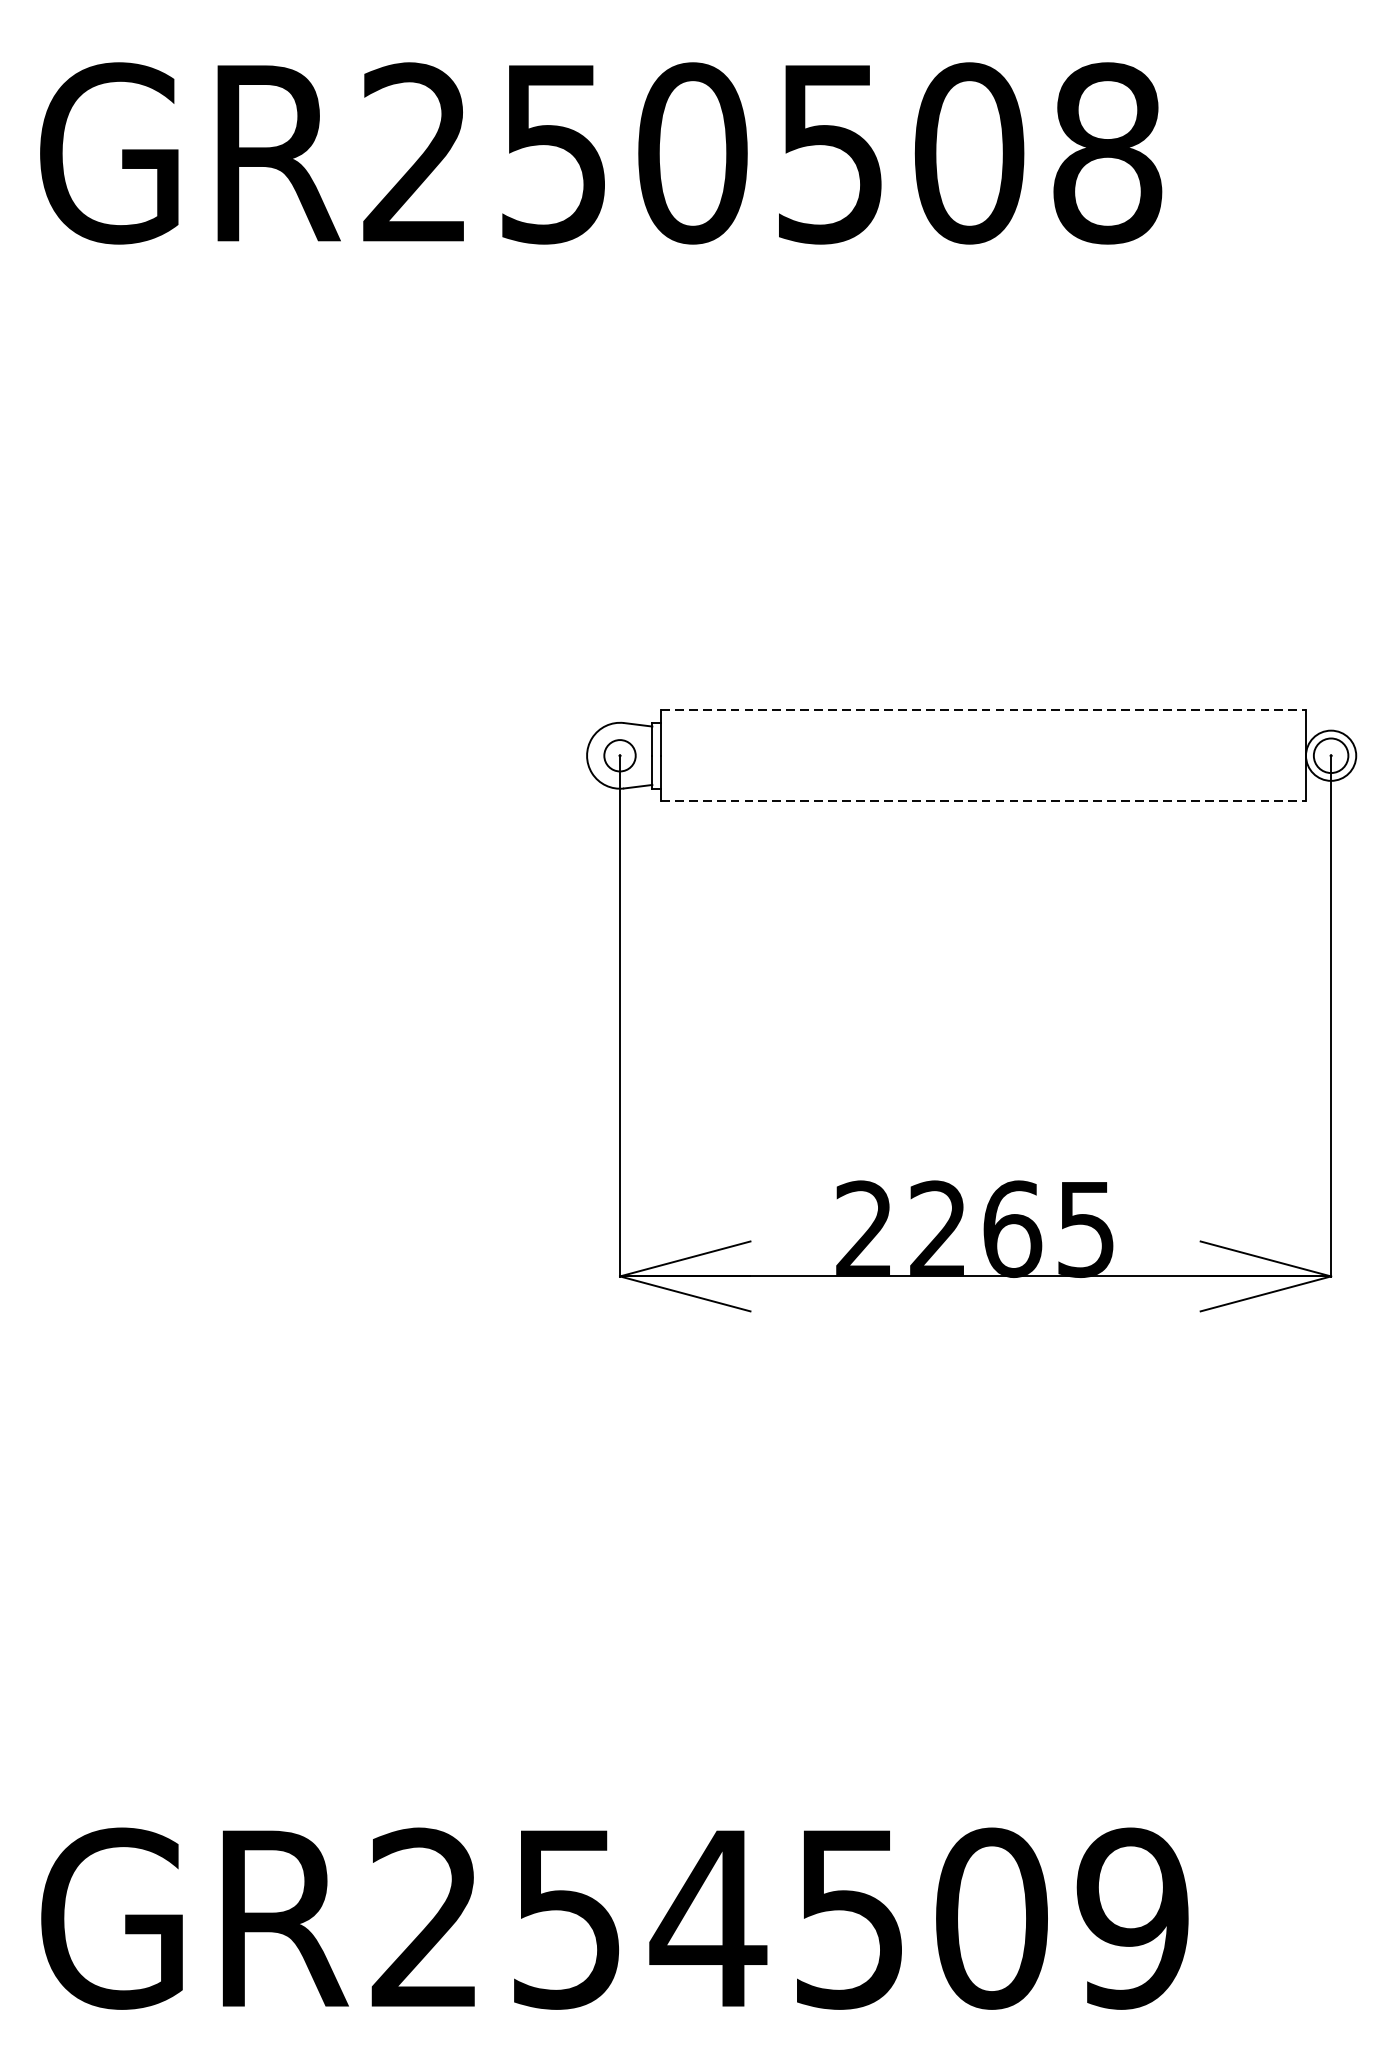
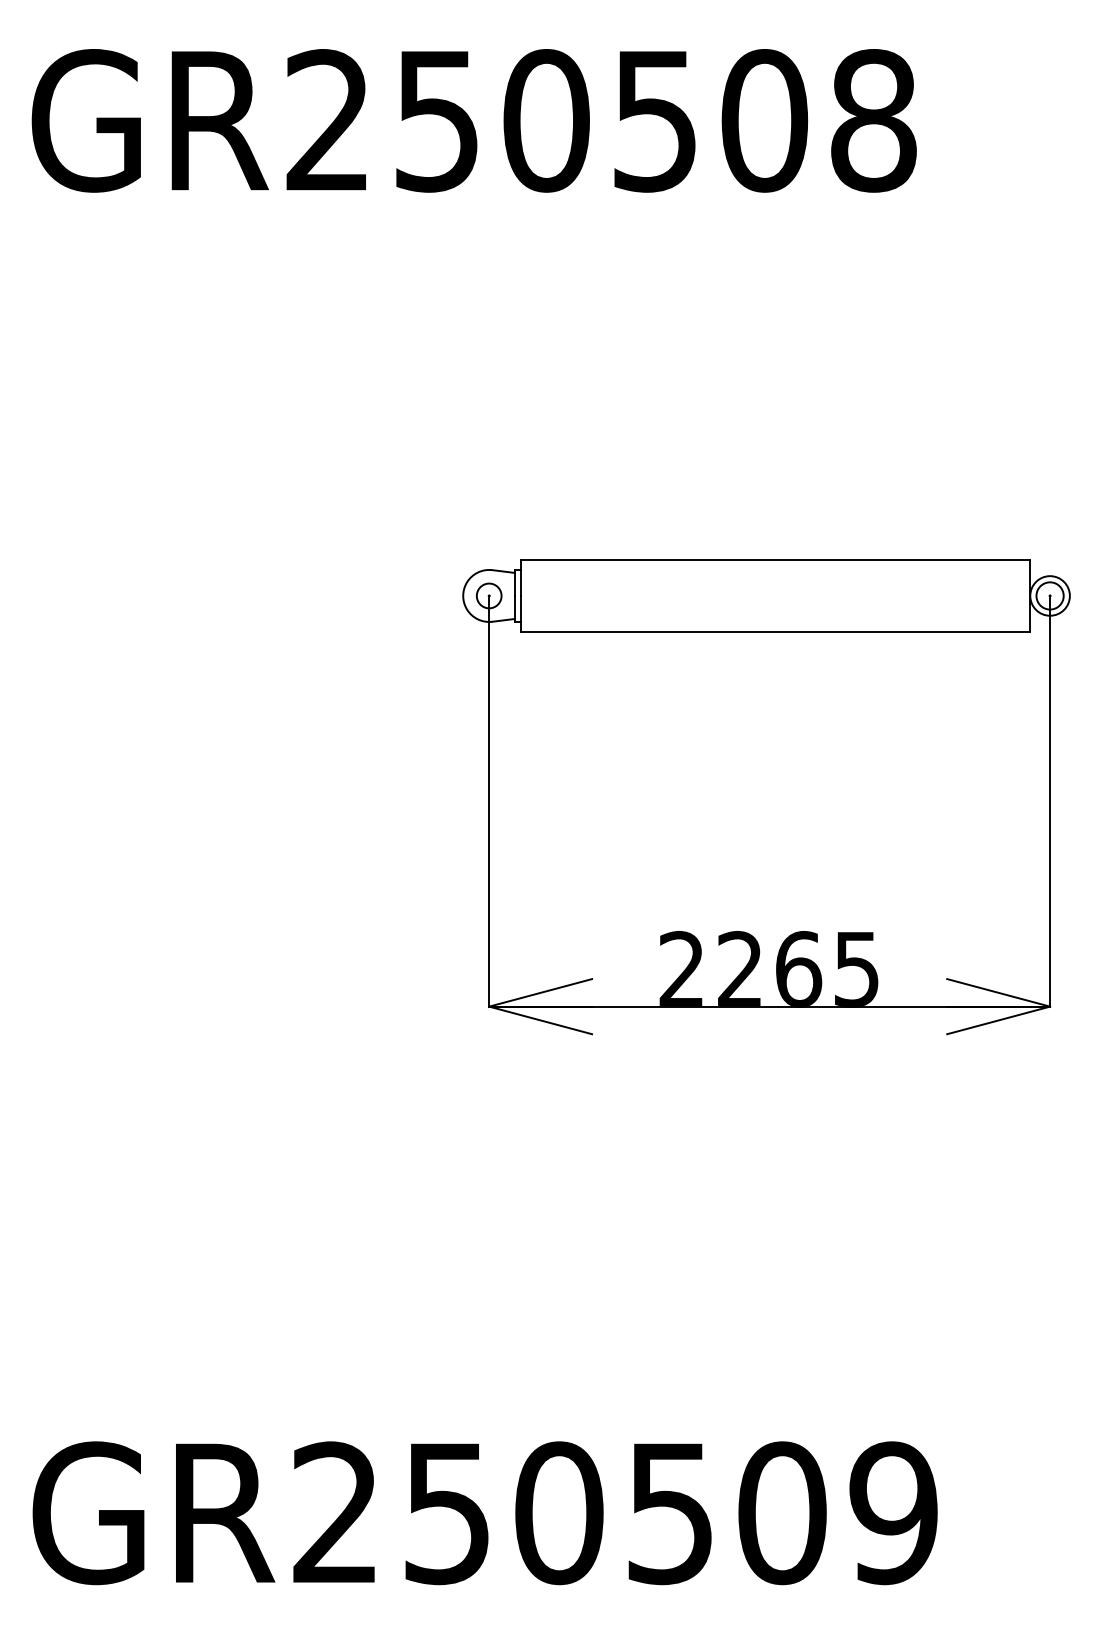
line: (984, 710) -> (776, 560), dashed -> solid
line: (984, 800) -> (776, 631), dashed -> solid
text: (707, 1919) -> (558, 1513), GR254509 -> GR250509

